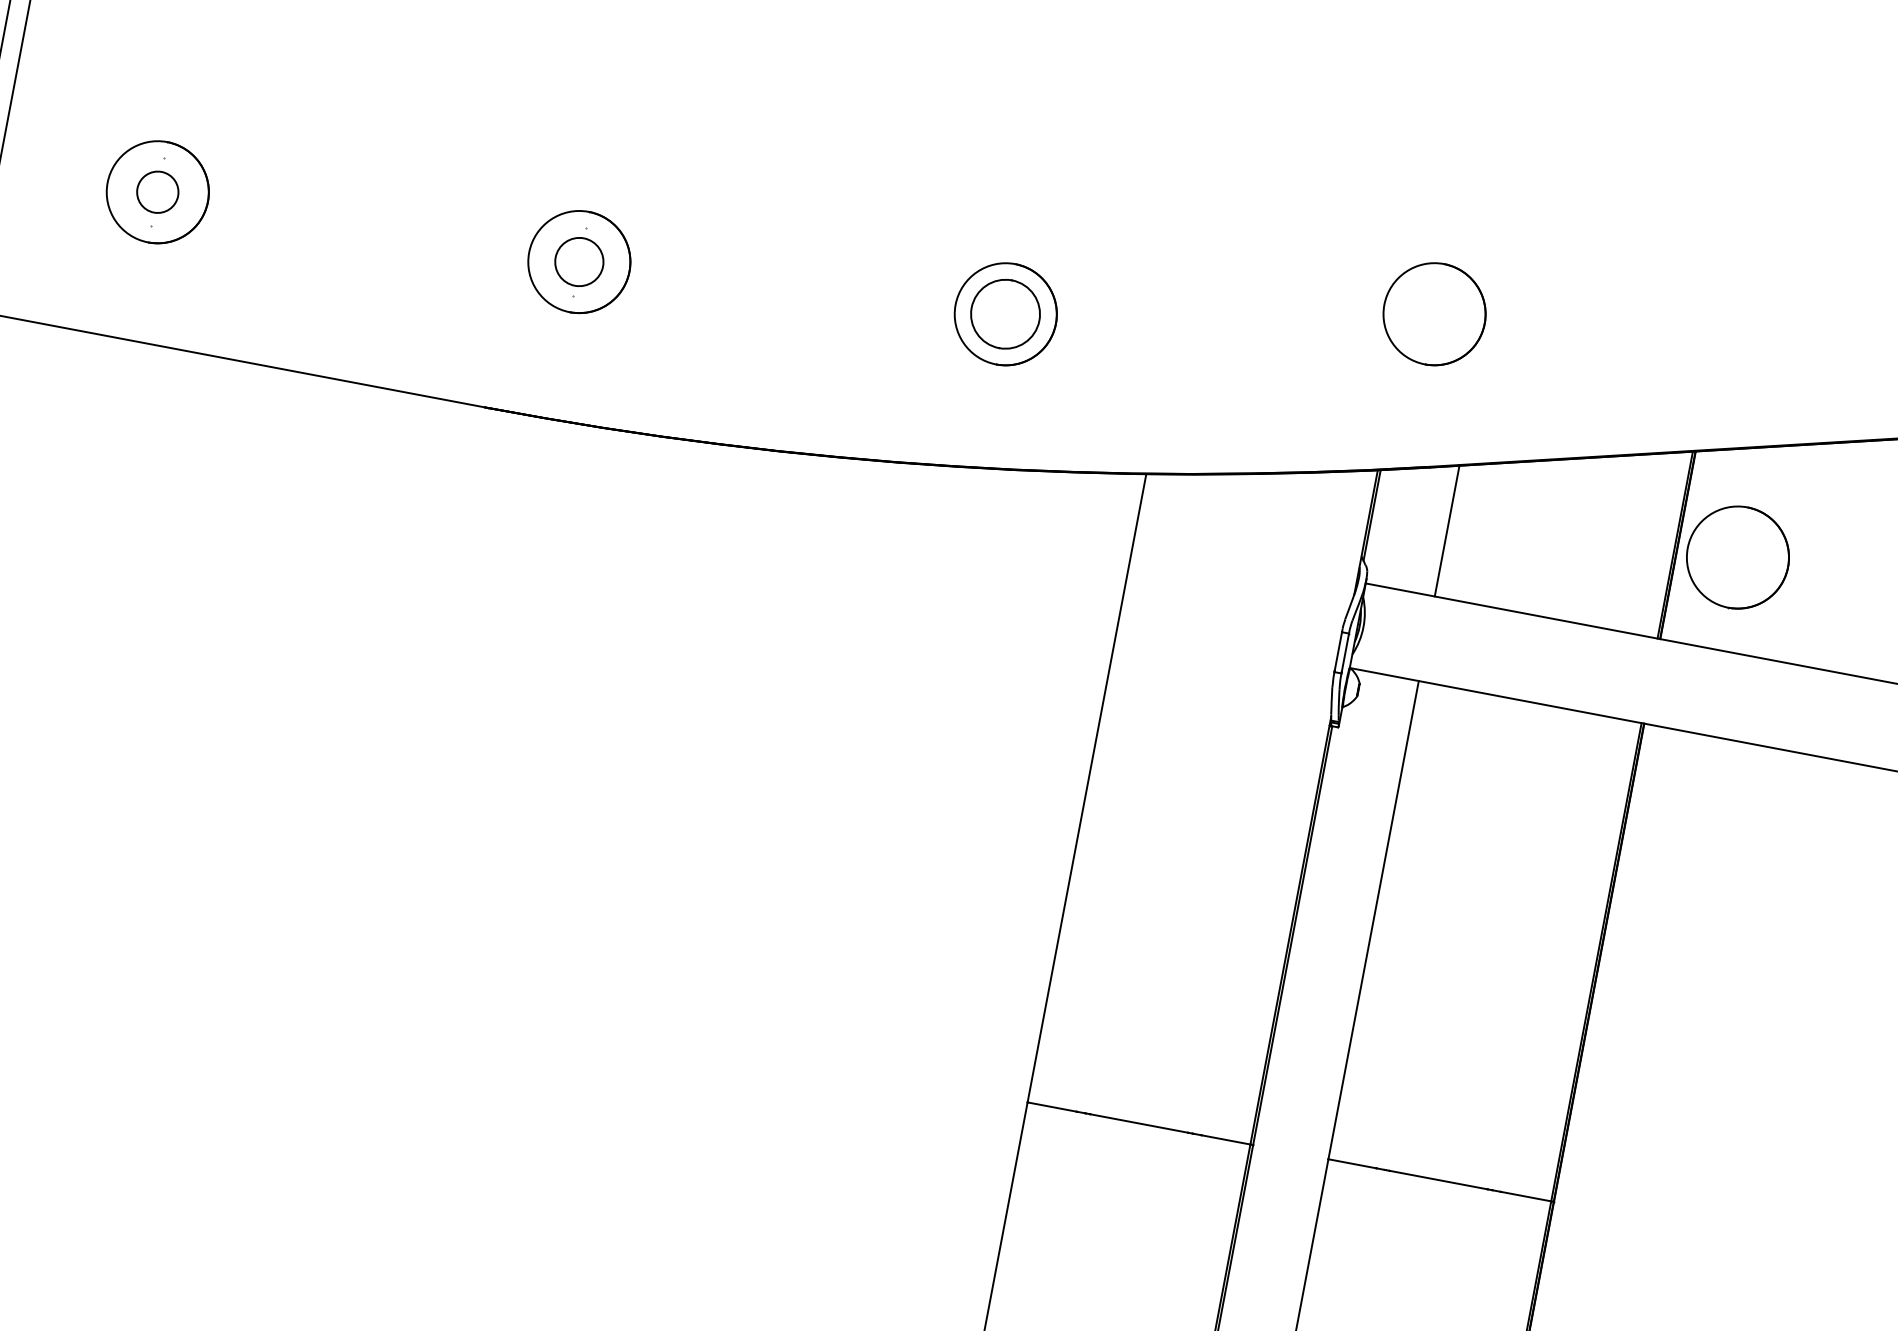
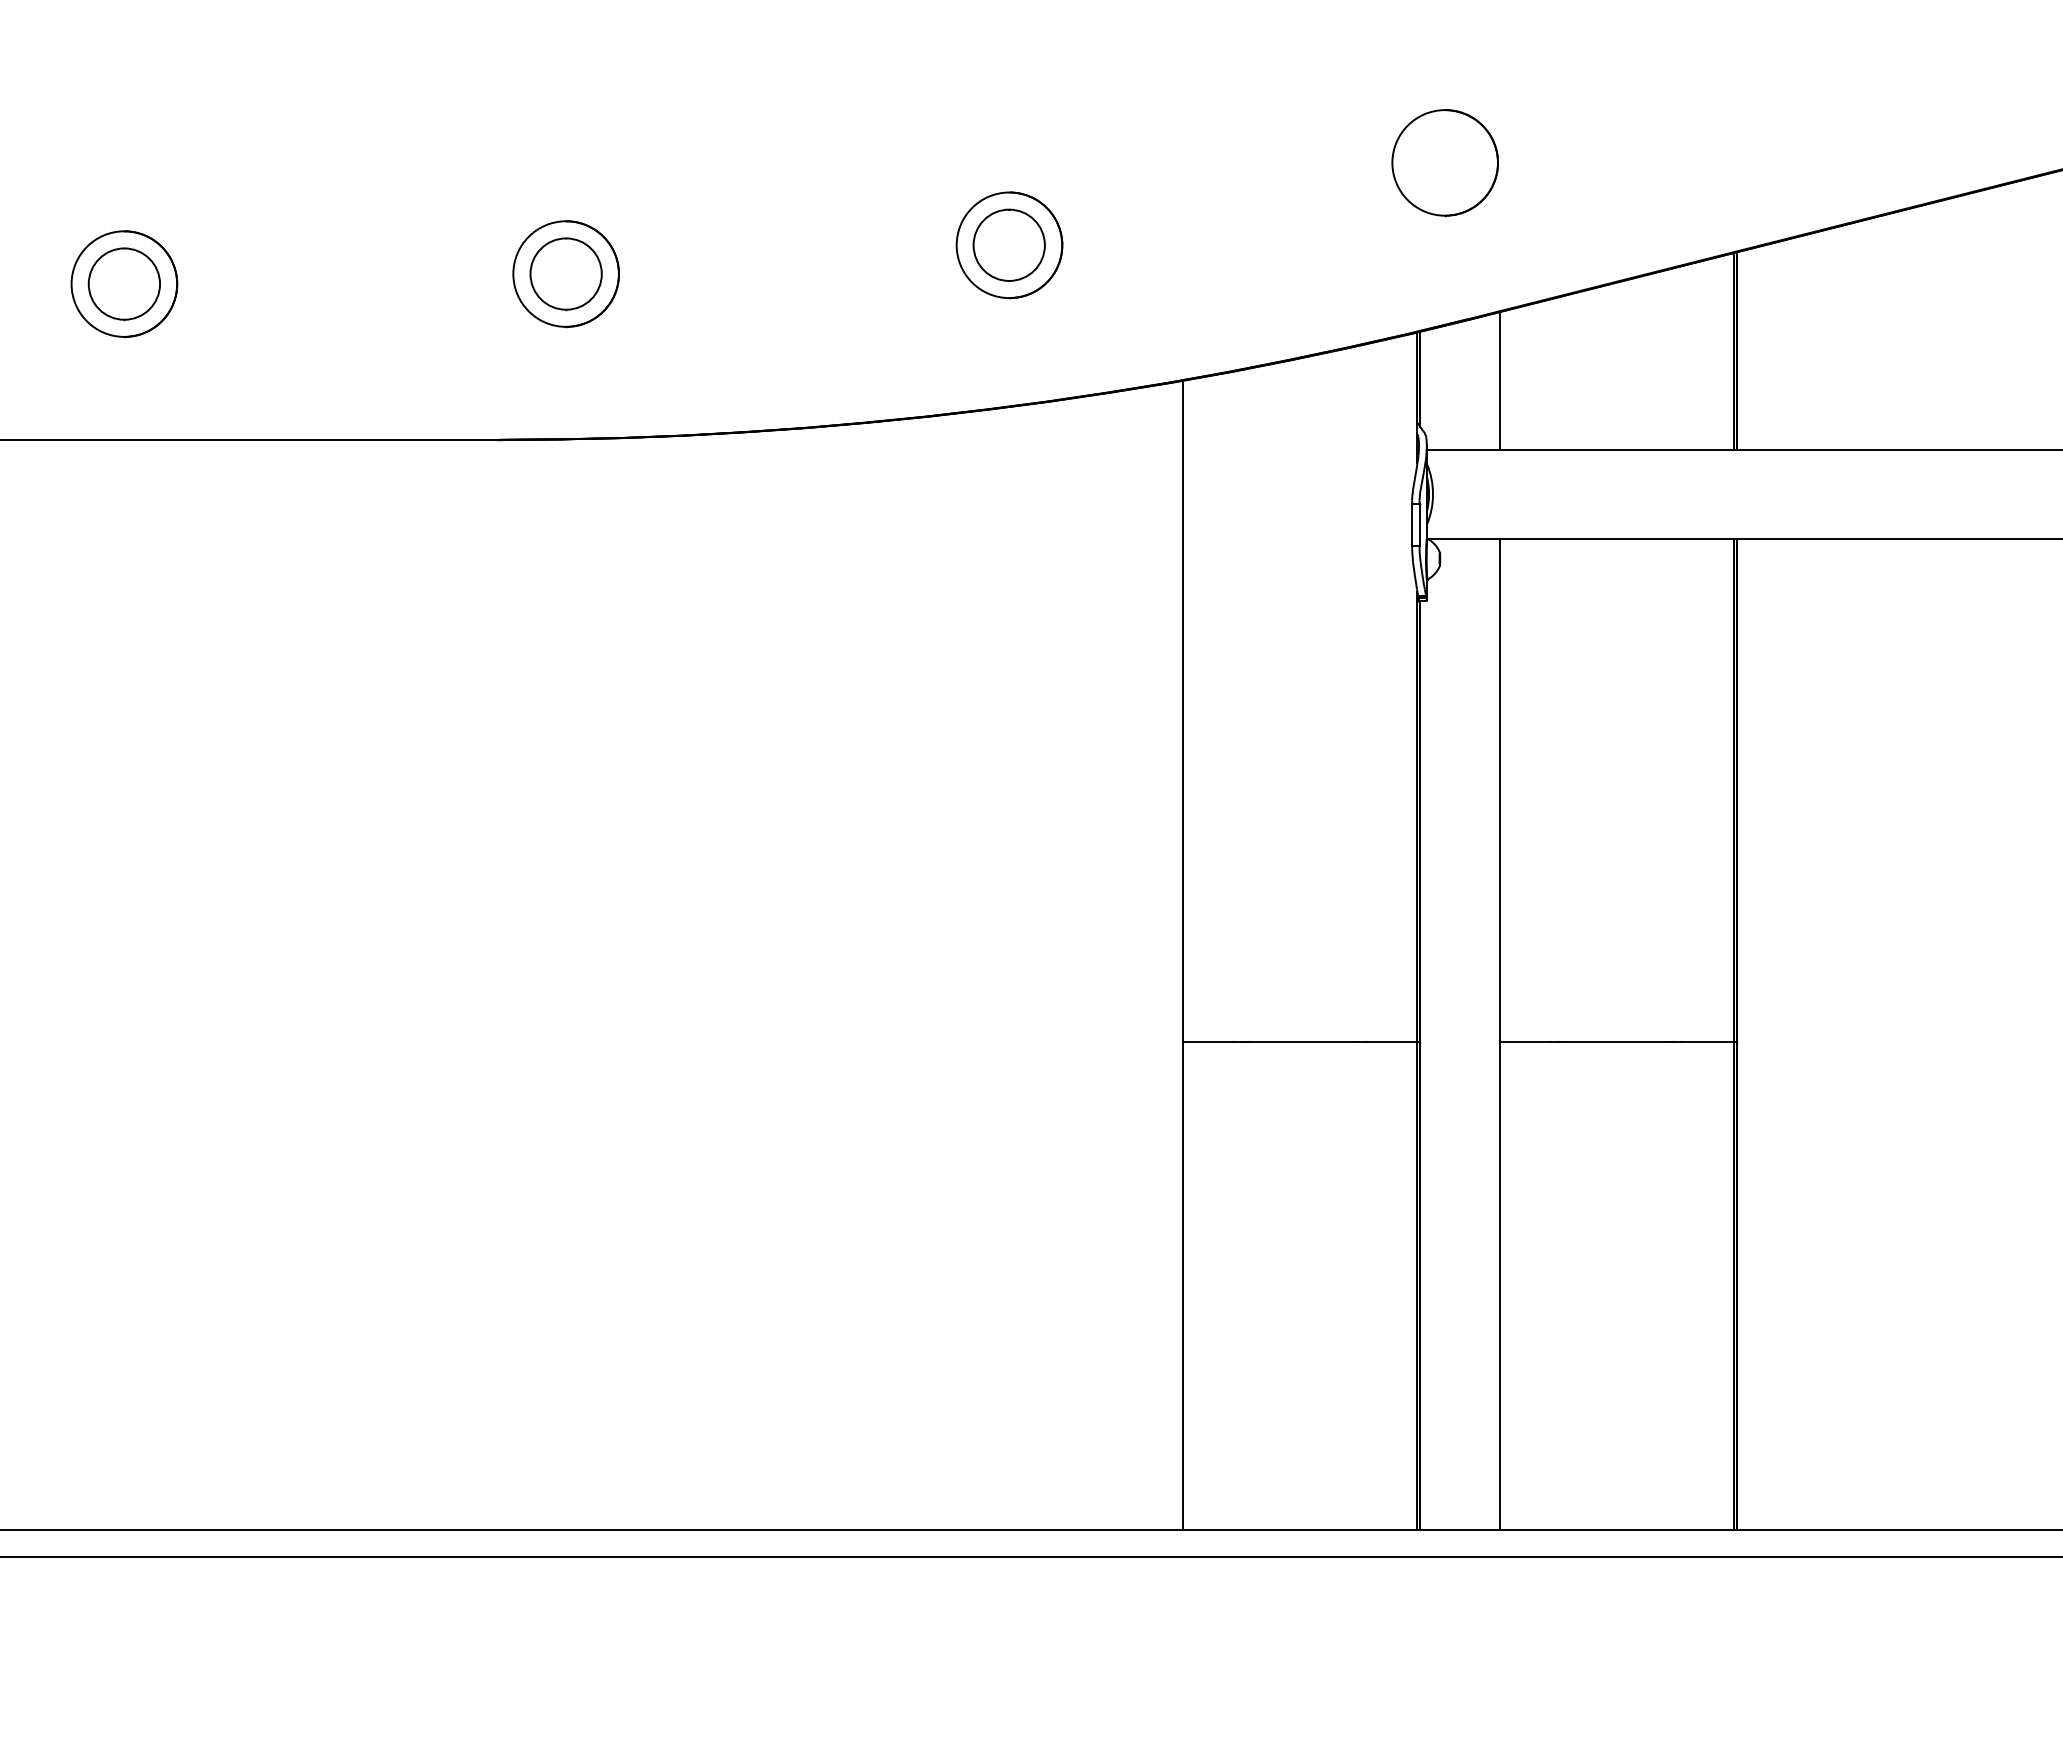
circle: (158, 191) -> (124, 283), size x1.67
circle: (578, 261) -> (565, 273), size x1.43
part: (1737, 558) -> (1799, 352), removed

